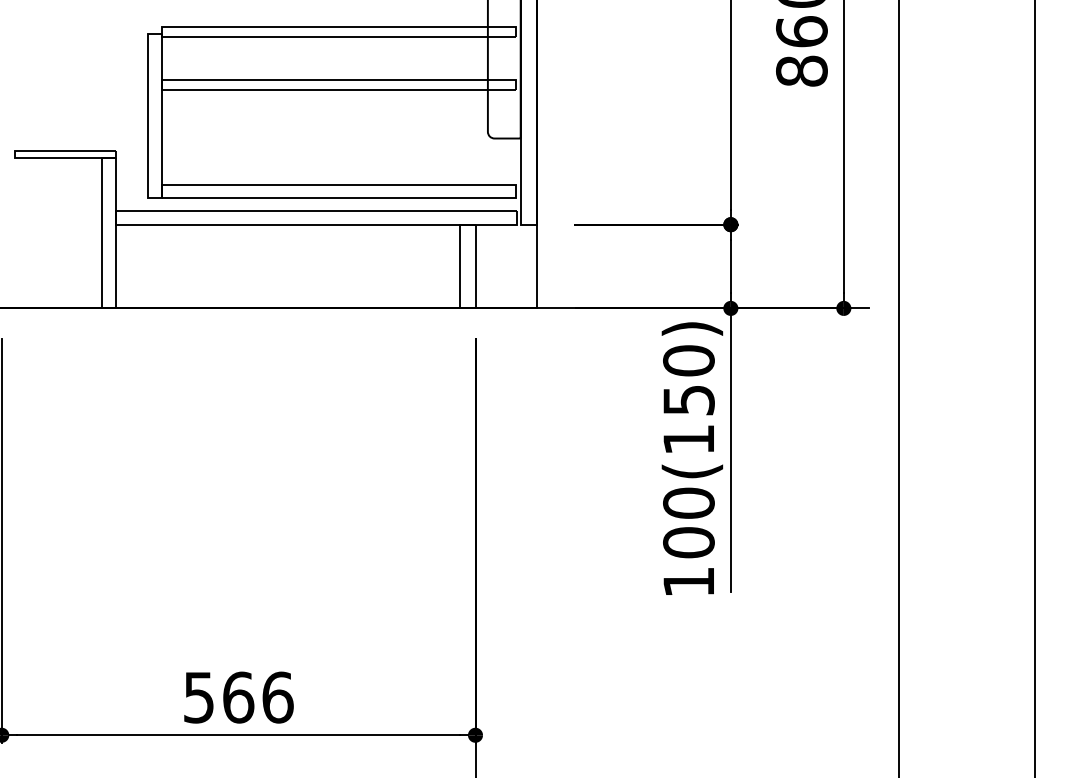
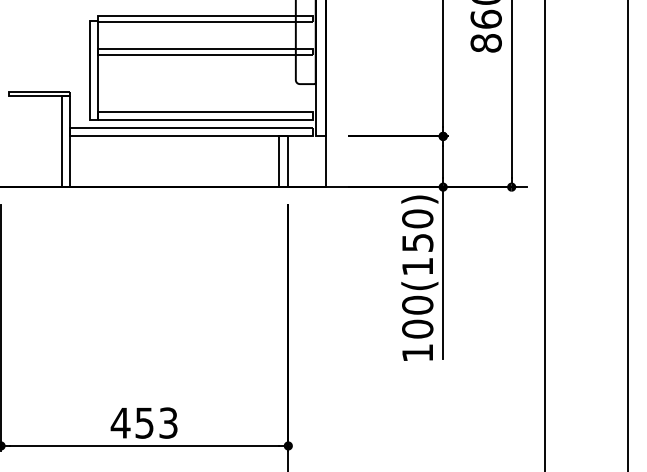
text: (238, 696) -> (144, 422), 566 -> 453

